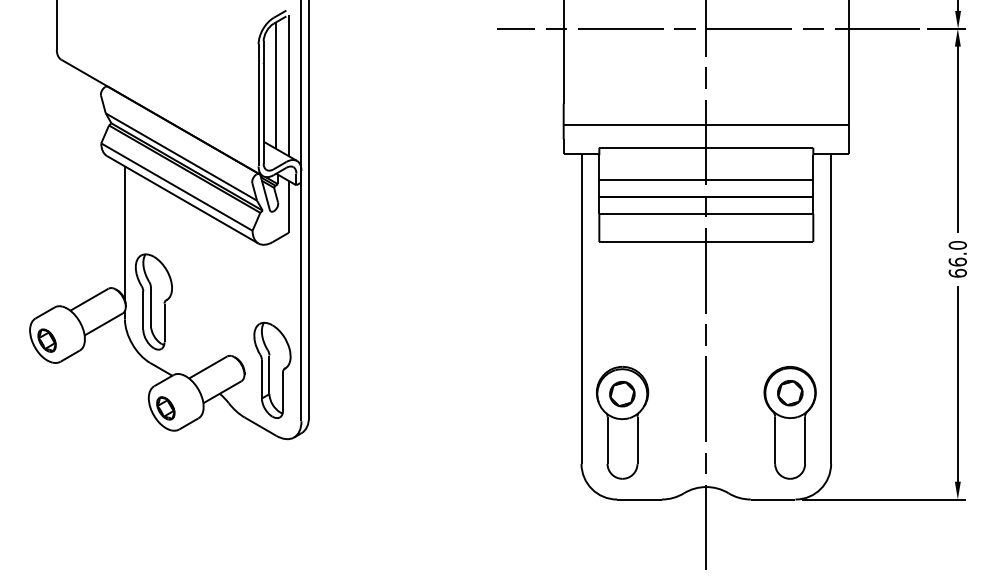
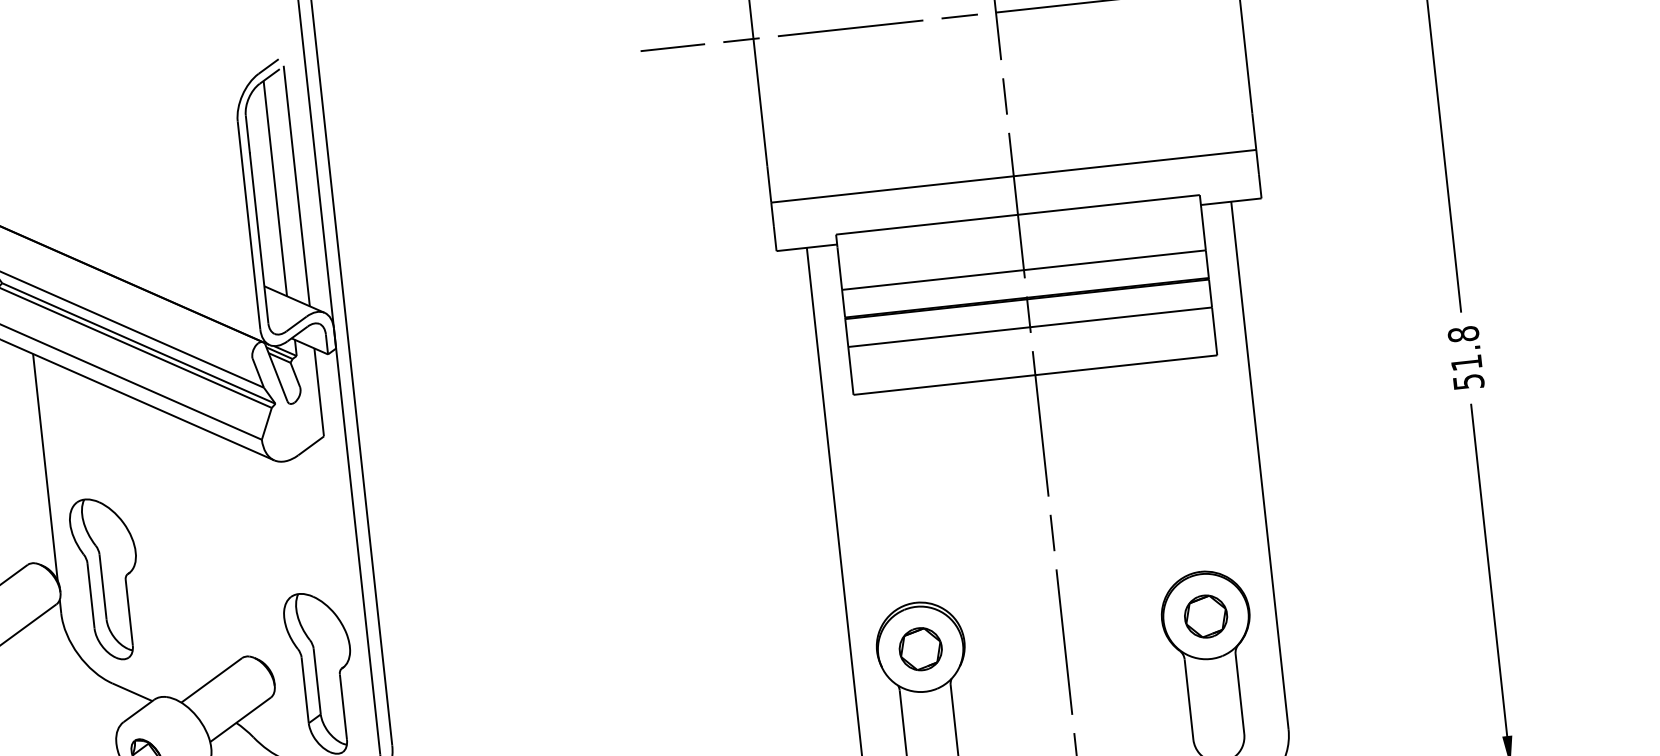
text: (957, 259) -> (1465, 358), 66.0 -> 51.8

